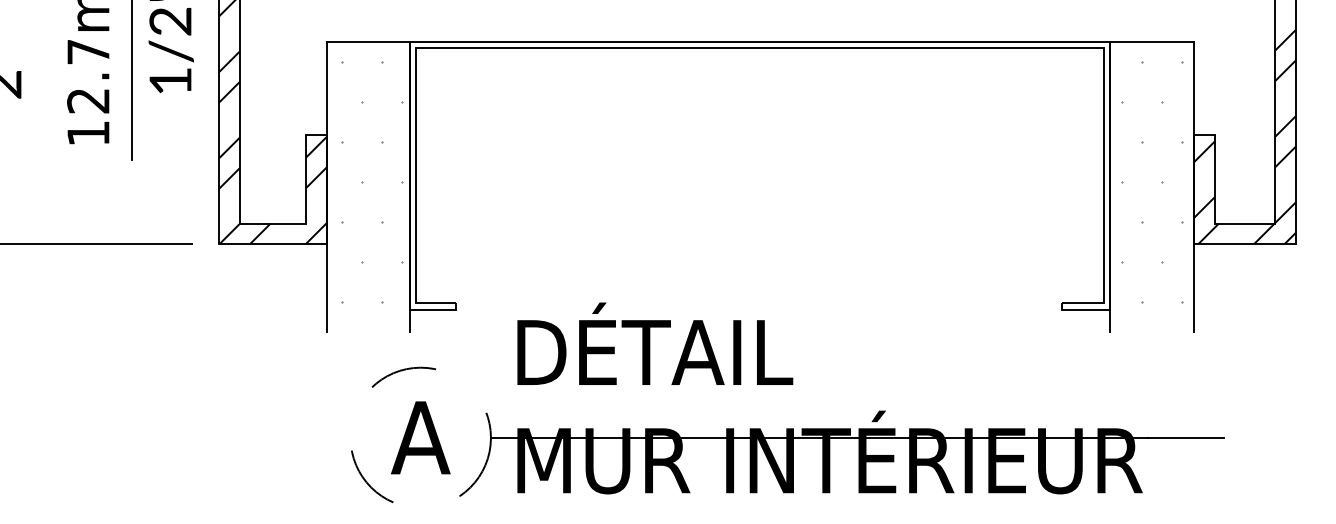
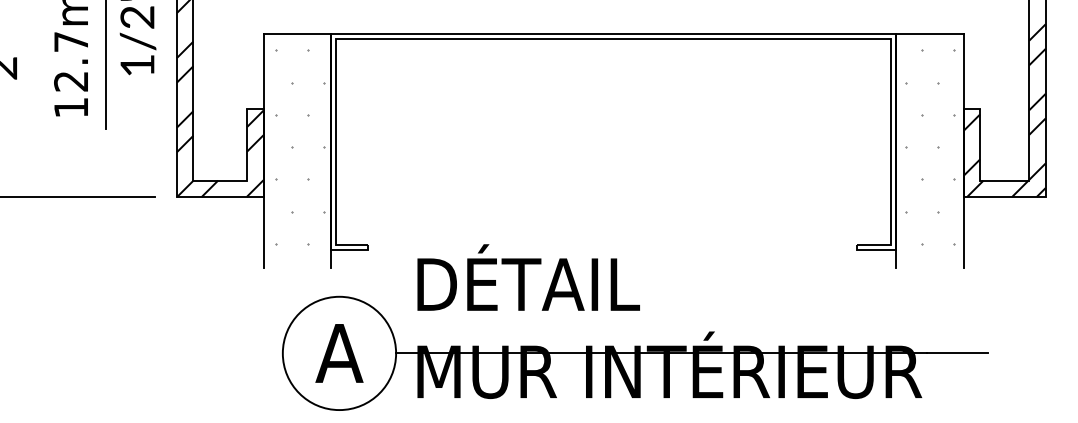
circle: (420, 437) -> (339, 353), dashed -> solid

